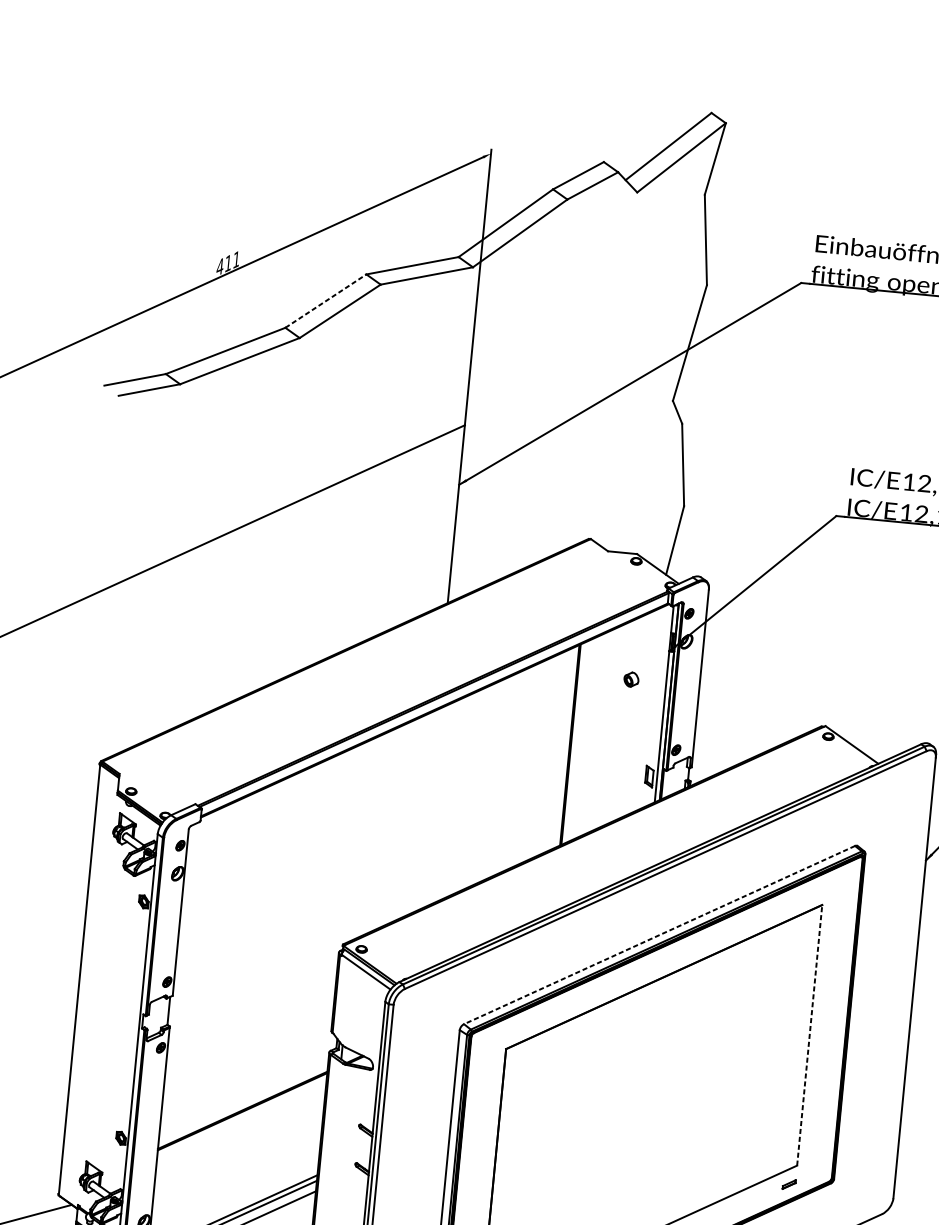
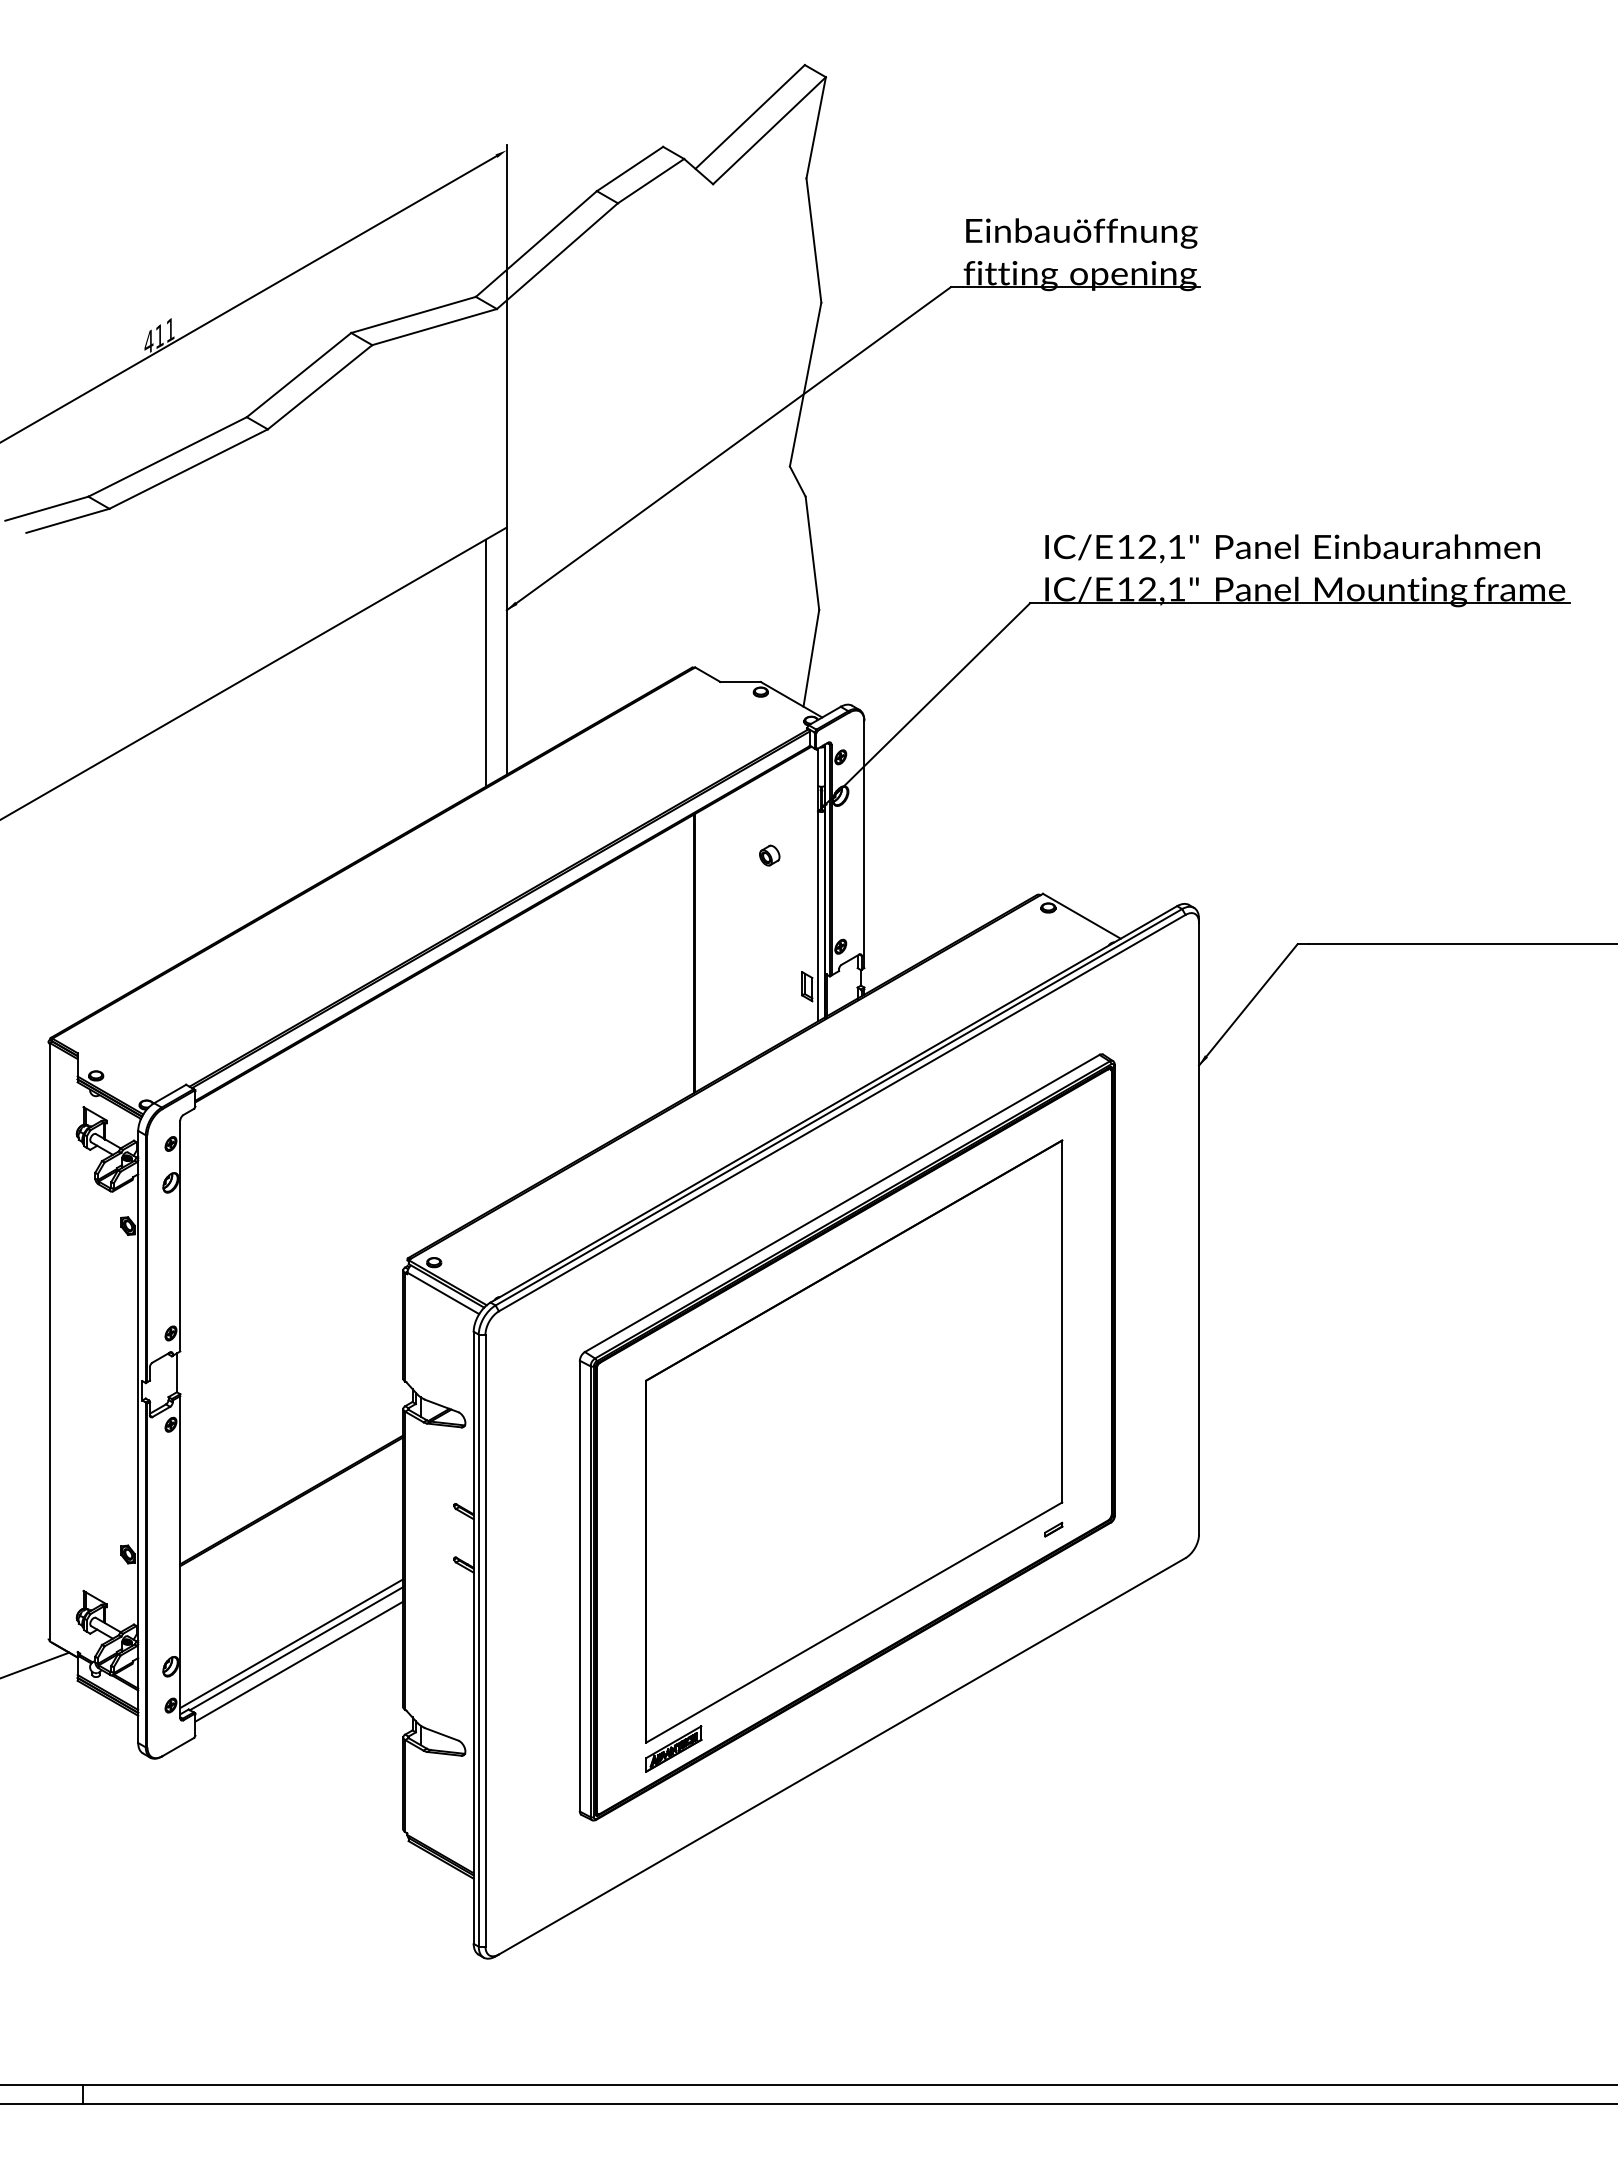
line: (326, 300) -> (299, 374), dashed -> solid
line: (440, 520) -> (485, 662), added
line: (659, 935) -> (841, 1203), dashed -> solid
line: (809, 1035) -> (1062, 1321), dashed -> solid

